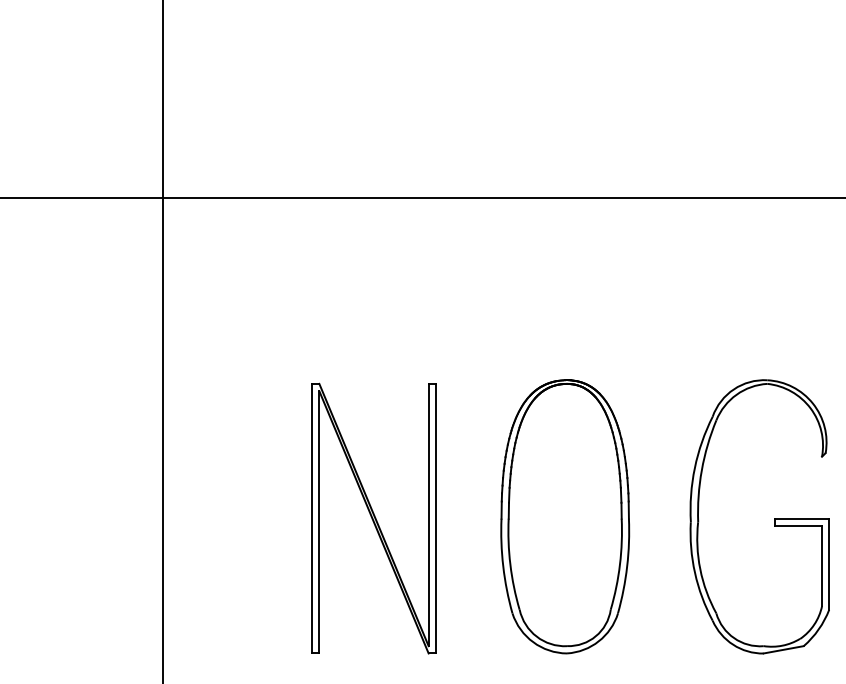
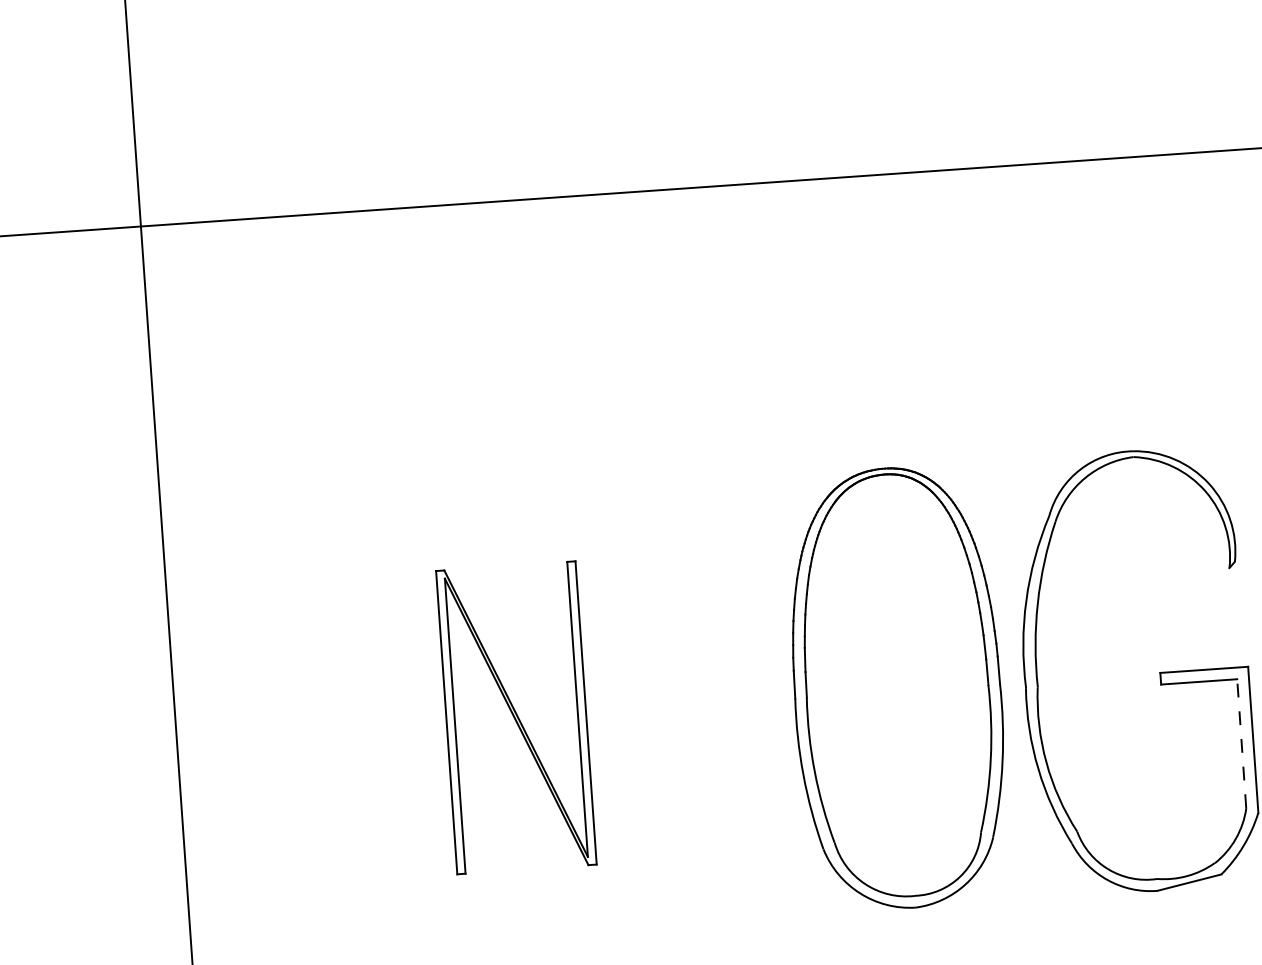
part: (565, 516) -> (897, 687), moved
part: (373, 518) -> (515, 717), size x0.7
line: (822, 565) -> (1242, 742), solid -> dashed

